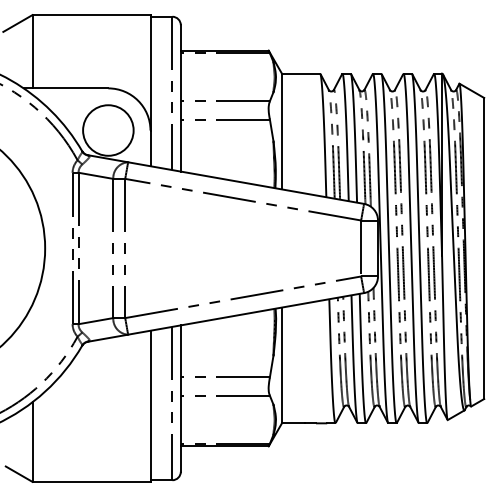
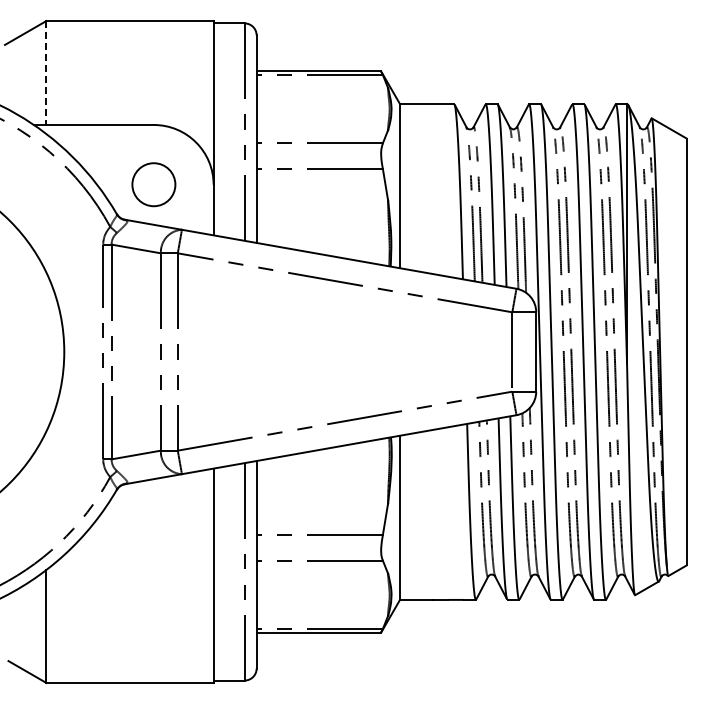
line: (32, 52) -> (46, 73), solid -> dashed
circle: (108, 130) -> (153, 184), size x0.6

